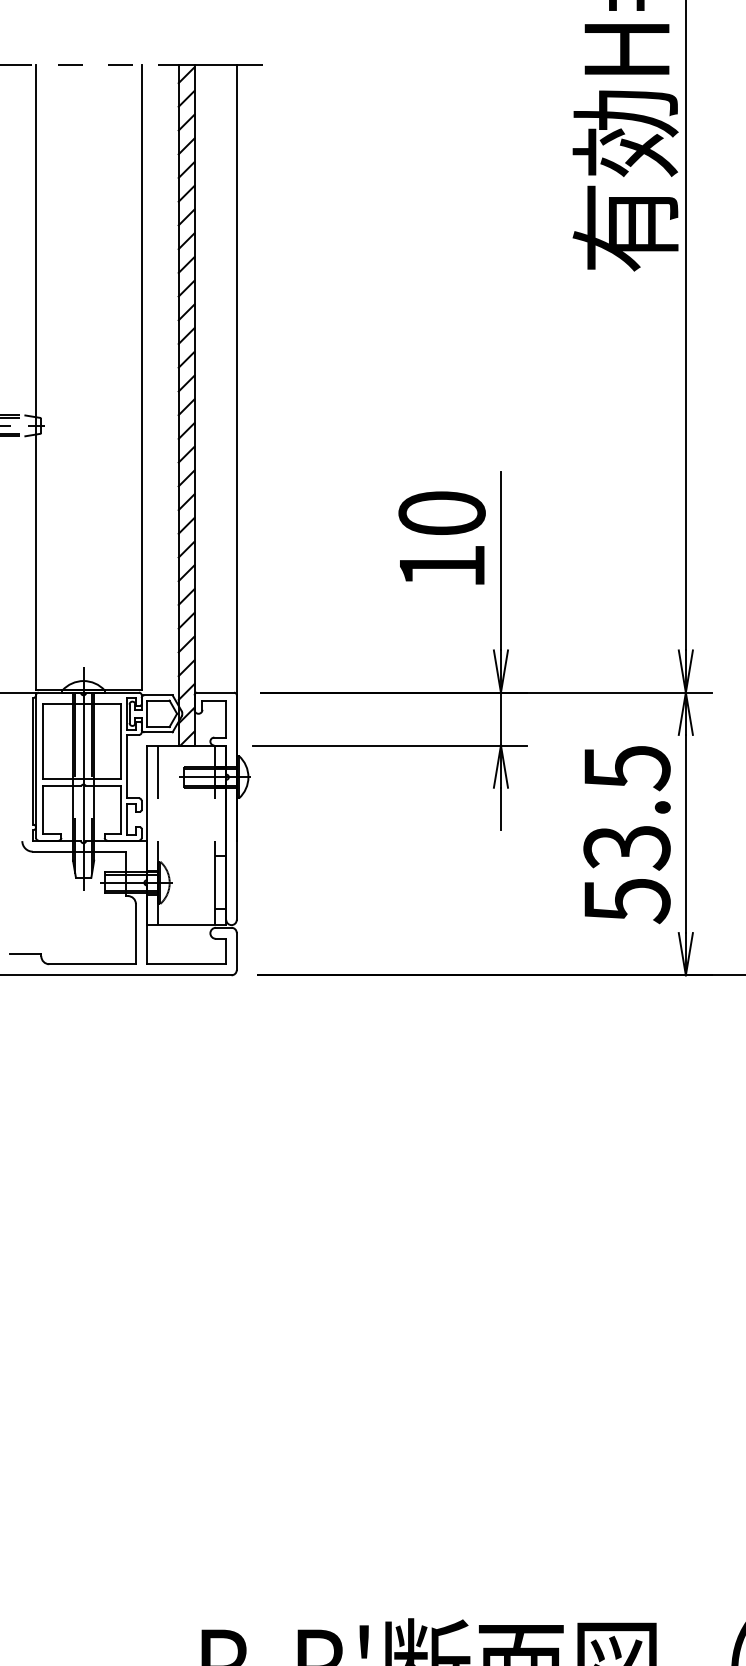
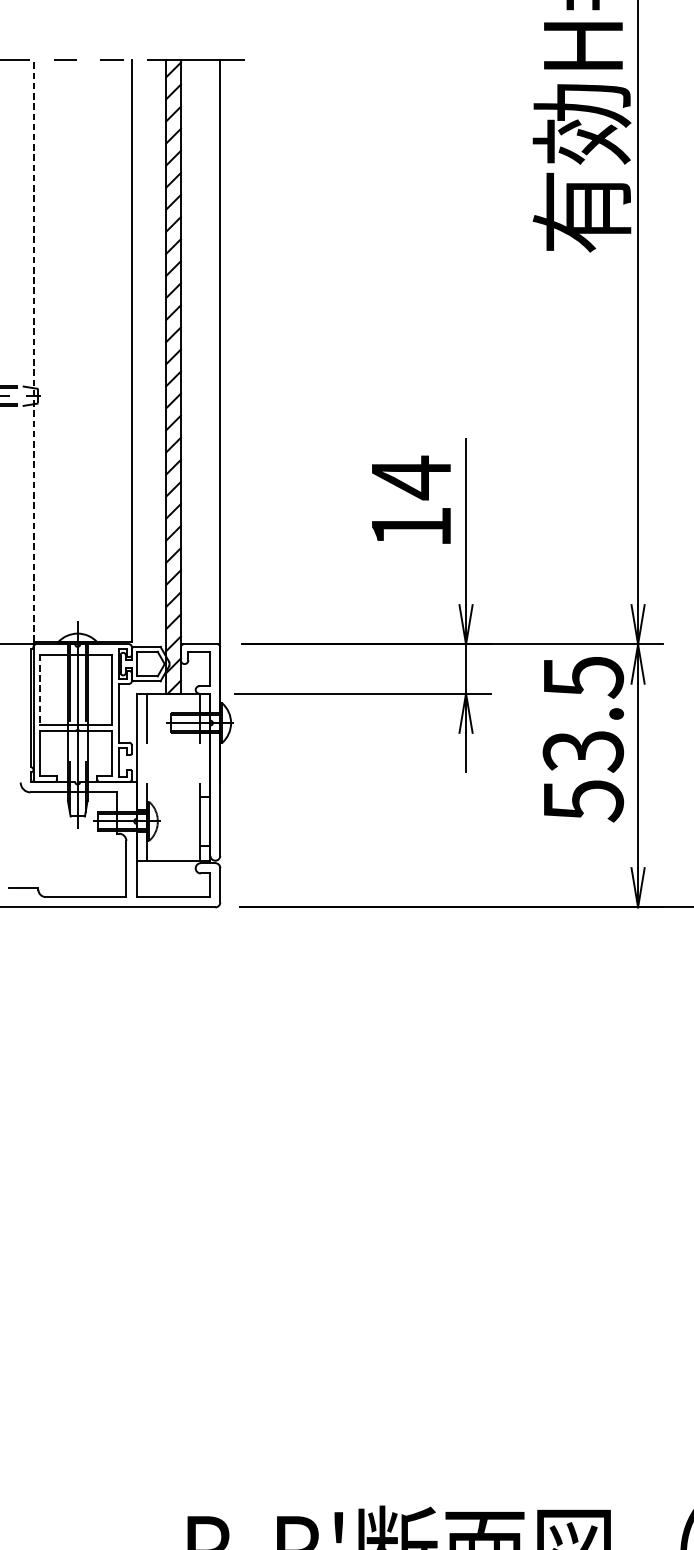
line: (36, 377) -> (33, 351), solid -> dashed
text: (441, 513) -> (410, 477), 10 -> 14
line: (42, 741) -> (39, 689), solid -> dashed
text: (626, 835) -> (582, 740), moved

